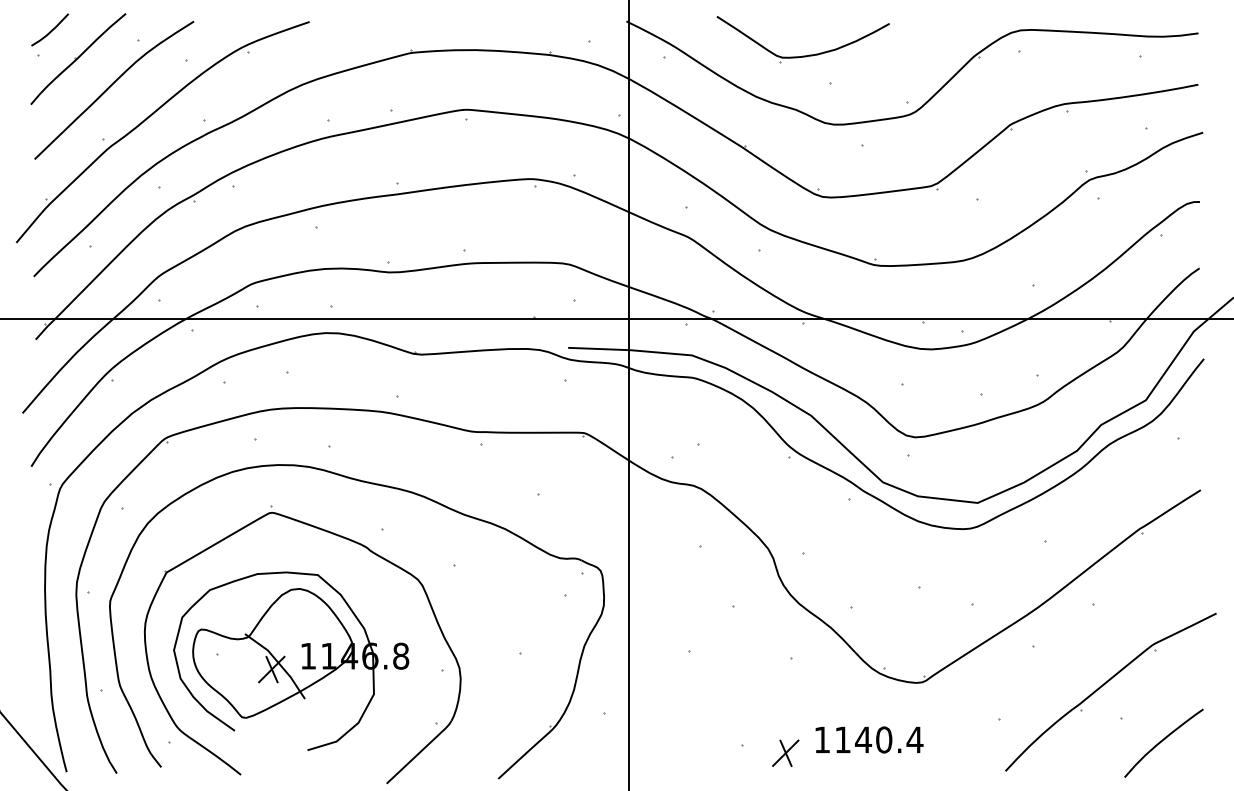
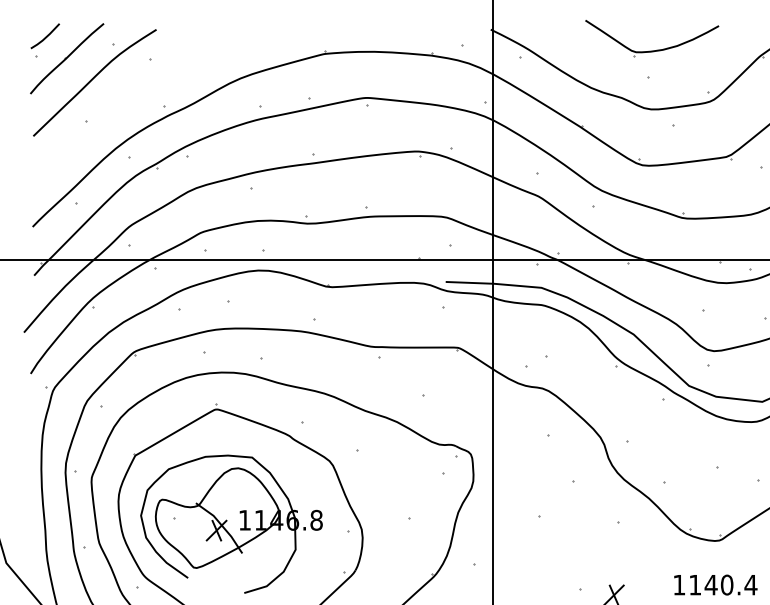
part: (802, 55) -> (651, 50), moved
part: (151, 116) -> (123, 103), removed
text: (869, 739) -> (715, 584), moved

